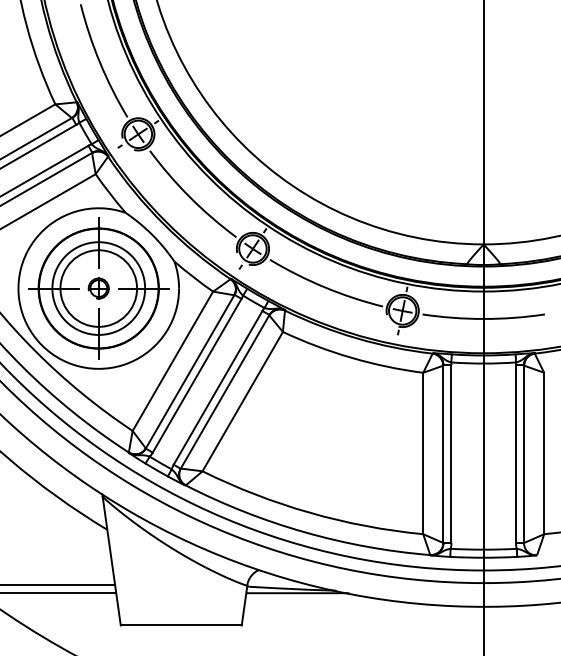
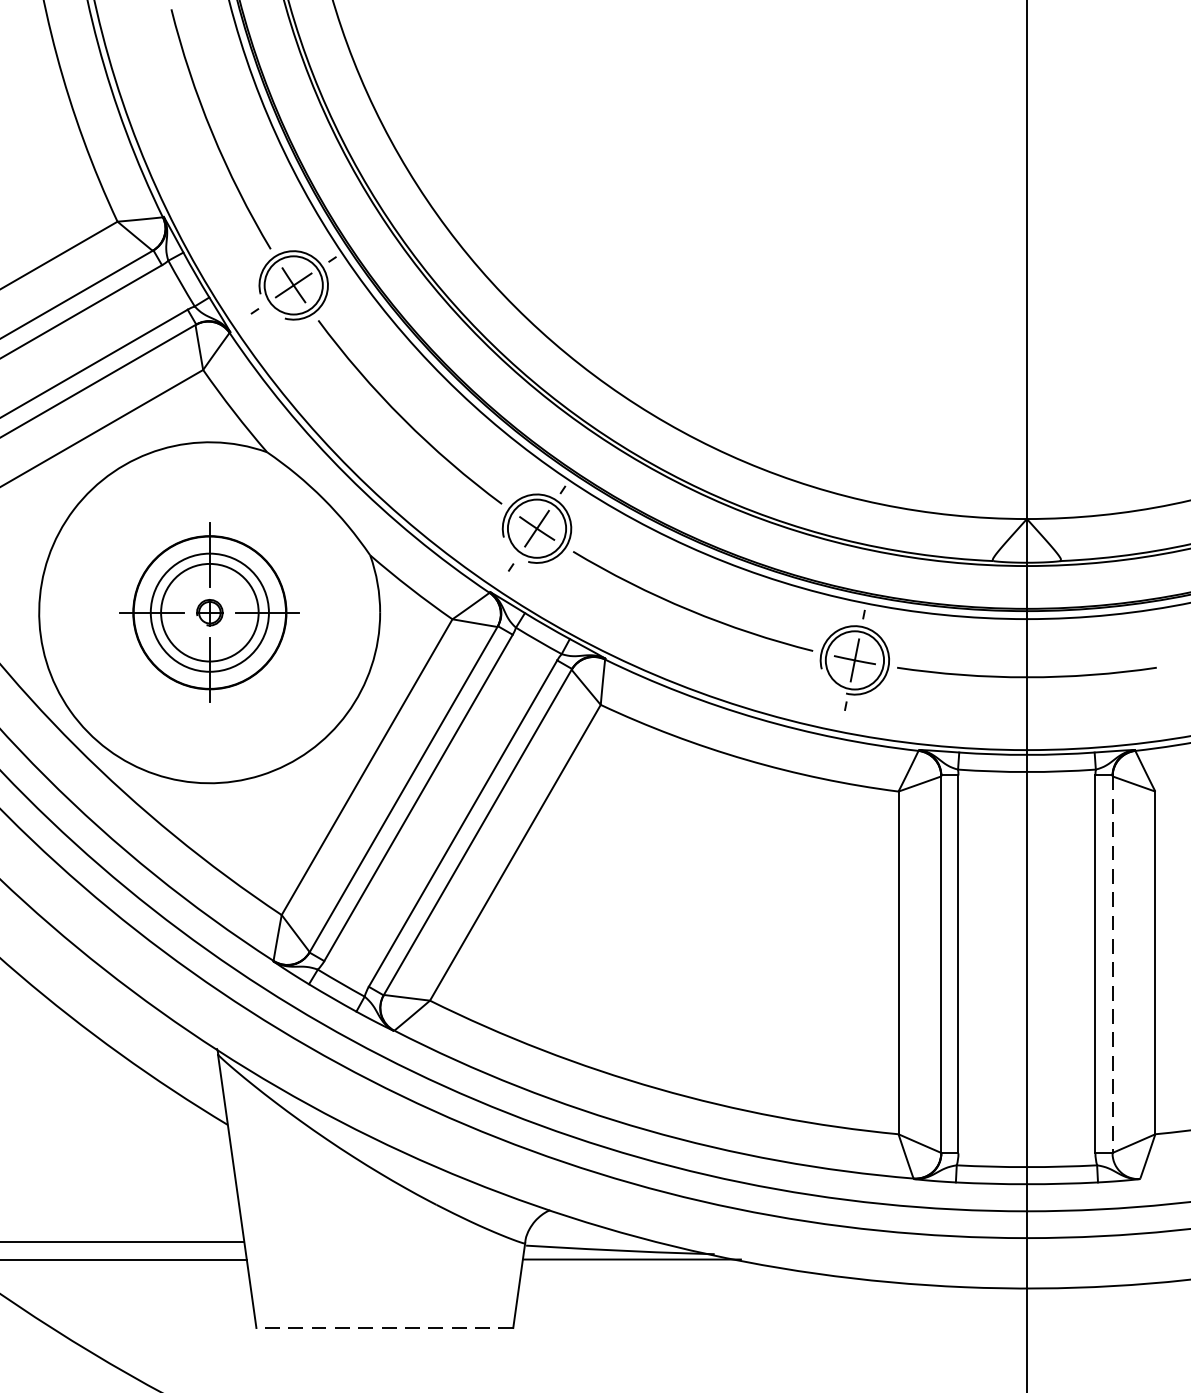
part: (98, 288) -> (209, 612), size x0.6
line: (524, 454) -> (1113, 965), solid -> dashed
line: (180, 625) -> (383, 1328), solid -> dashed

